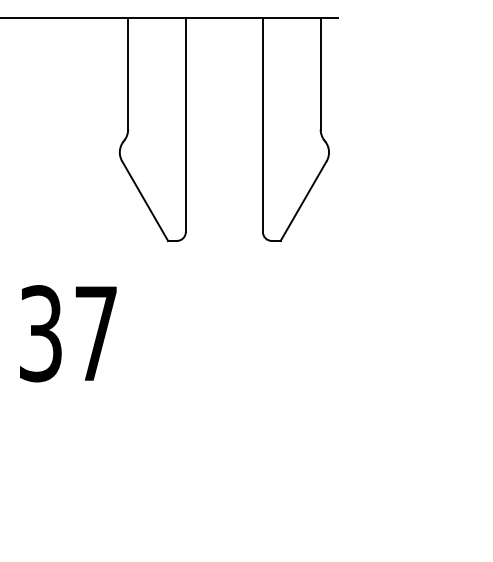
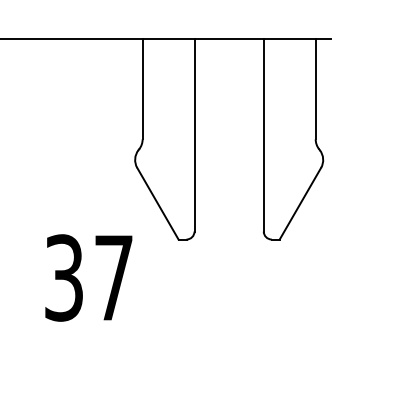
text: (68, 333) -> (89, 277), moved

